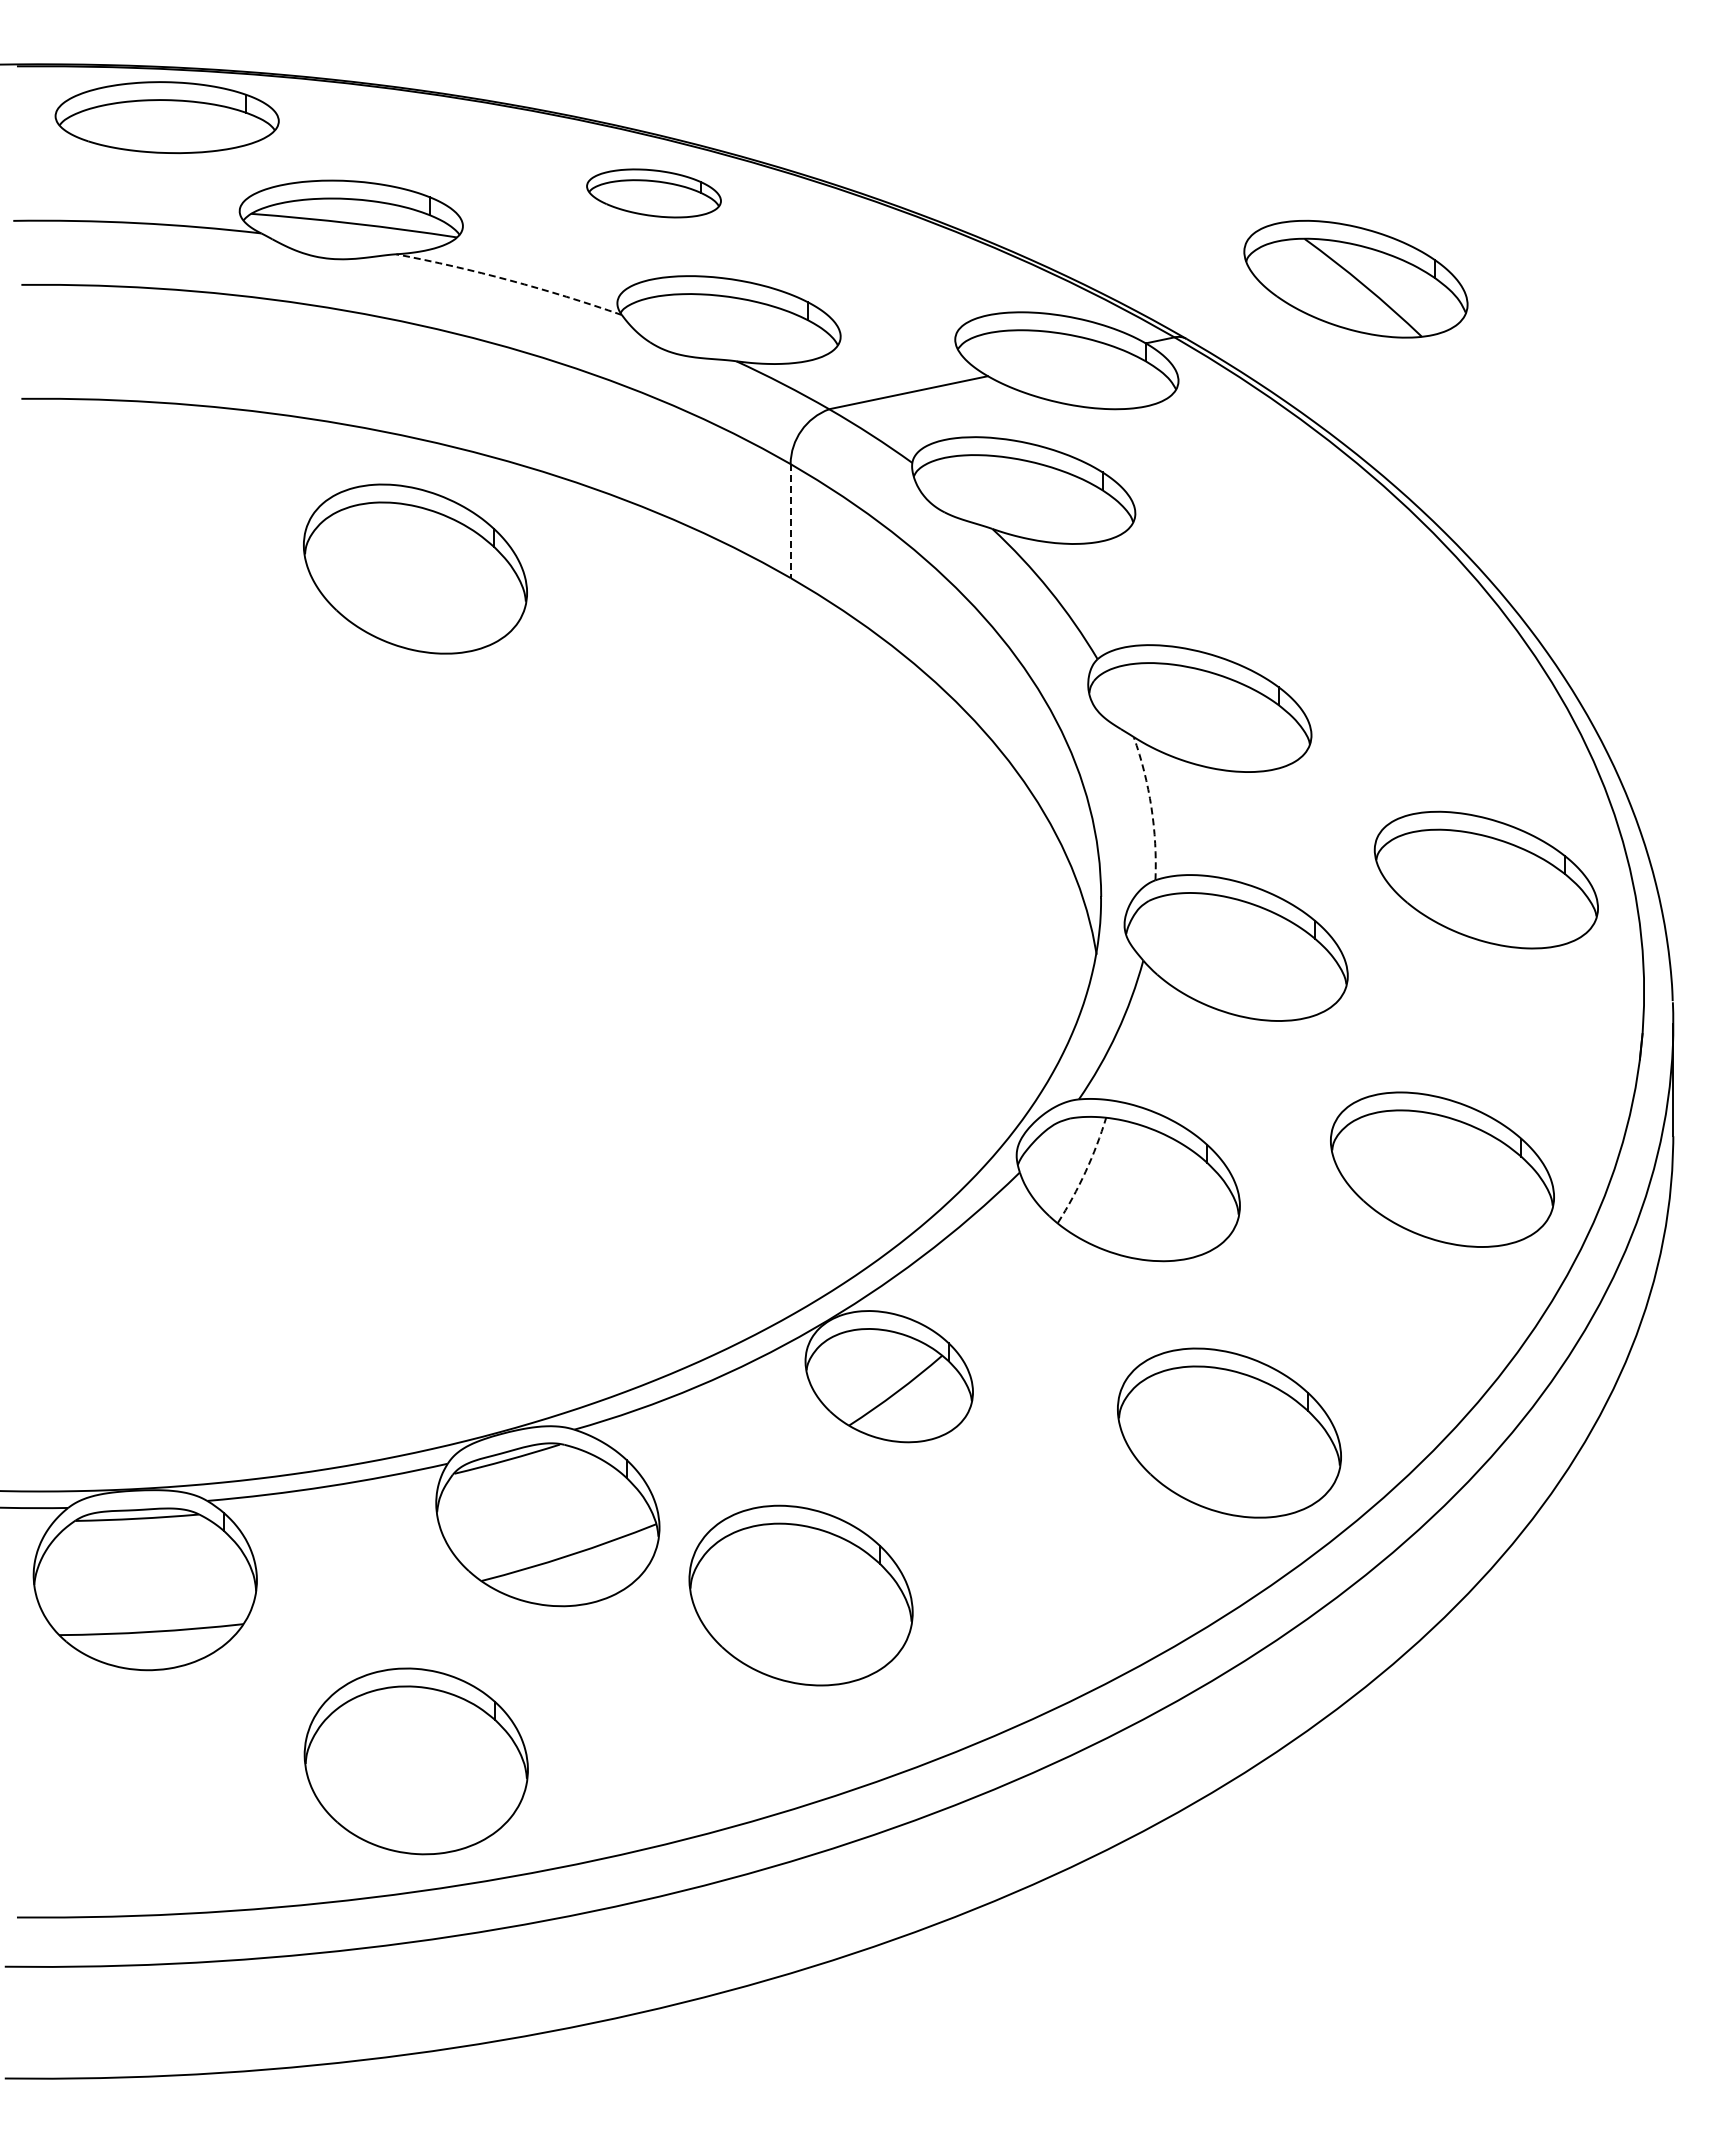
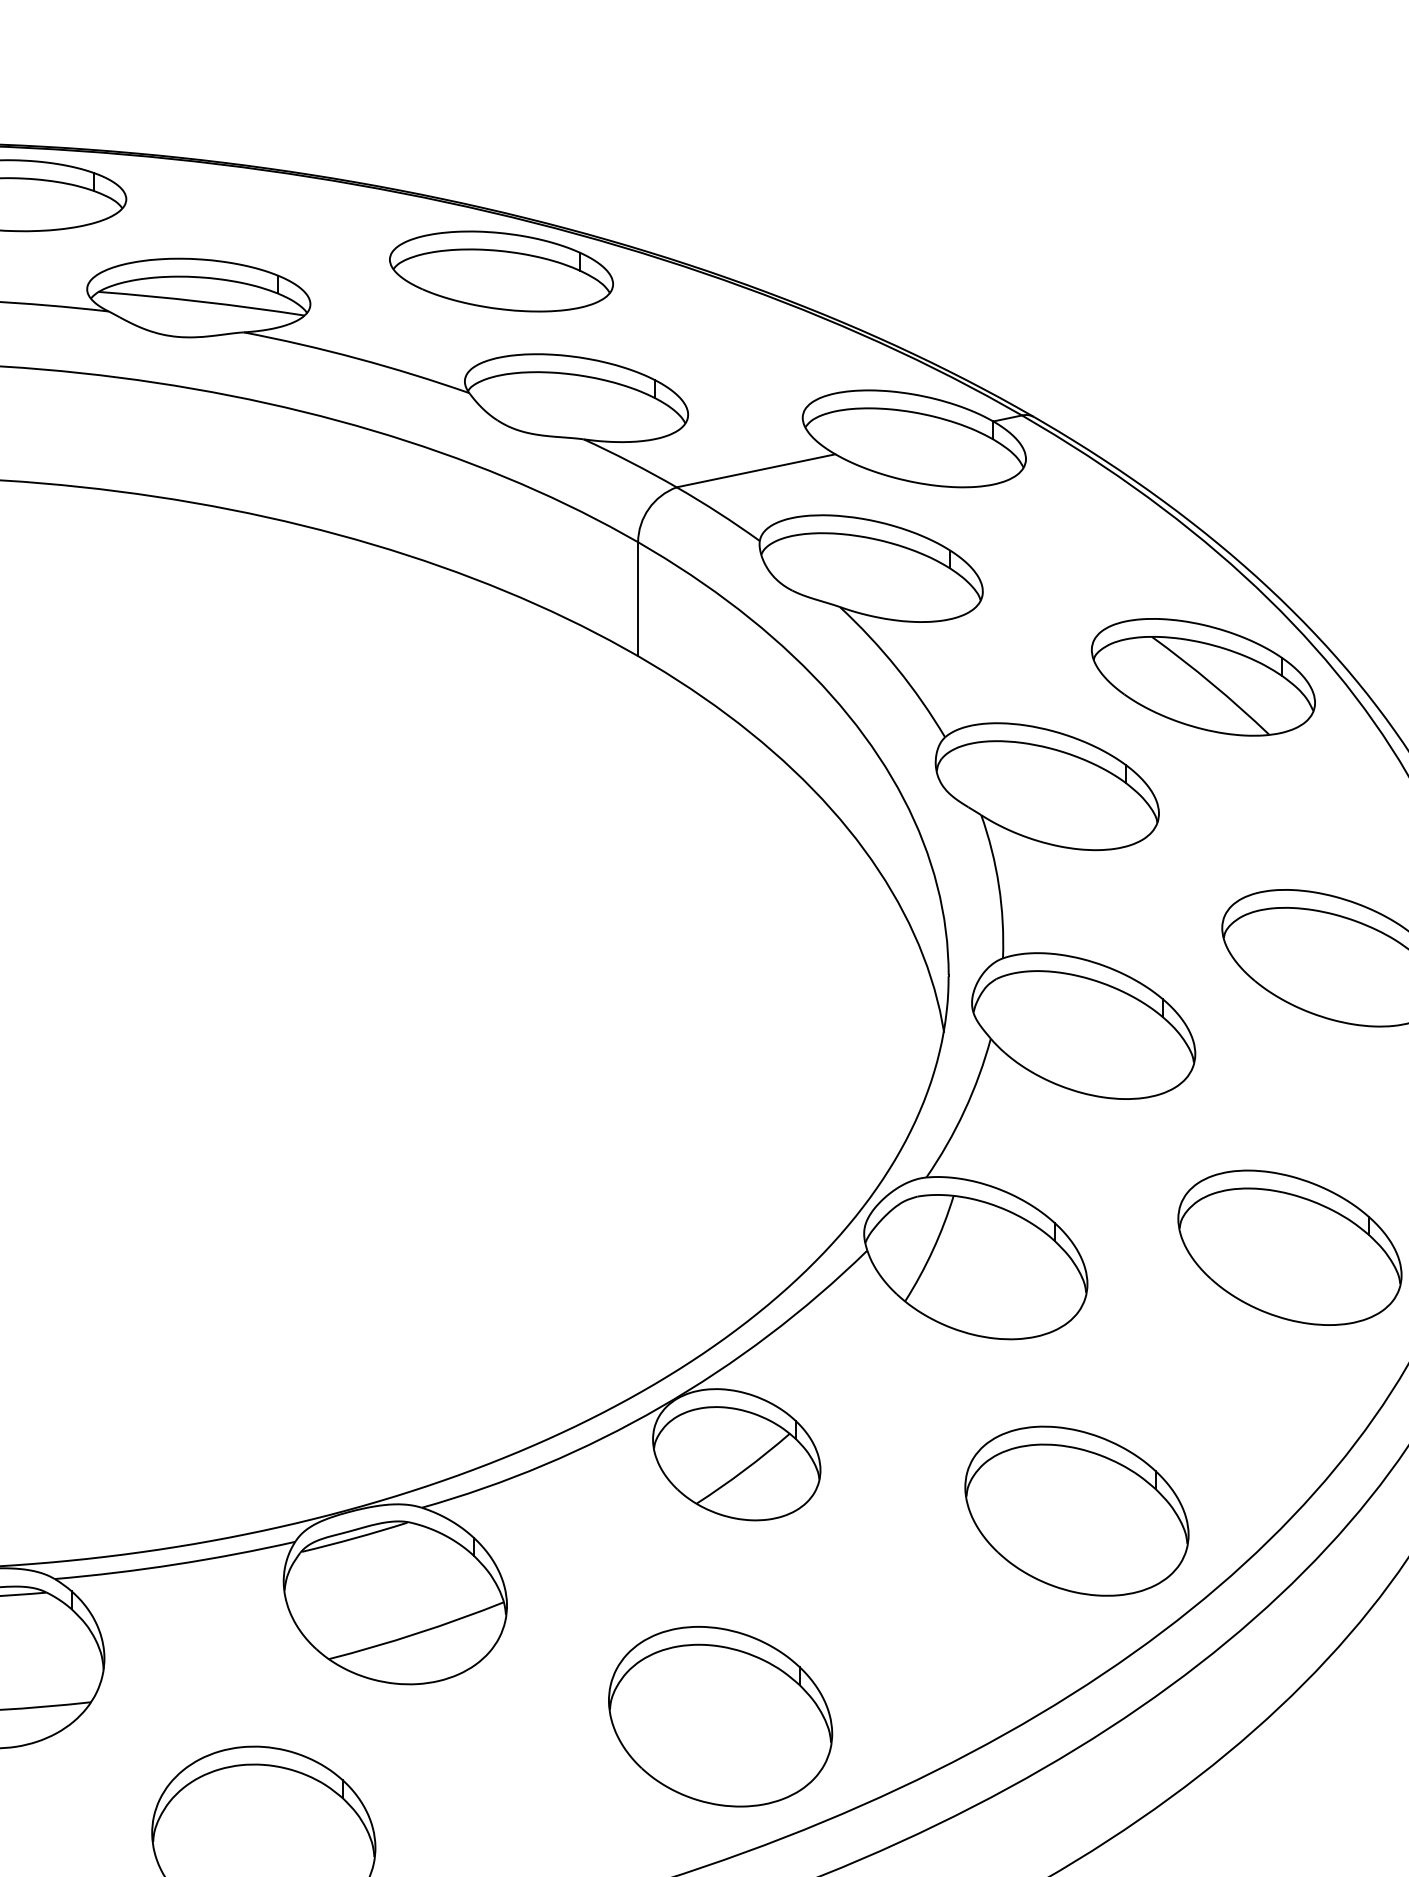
part: (653, 193) -> (500, 271), size x1.67
part: (1355, 278) -> (1202, 676), moved
arc: (510, 280) -> (357, 358), dashed -> solid
line: (790, 521) -> (637, 599), dashed -> solid
part: (415, 568) -> (262, 646), removed
arc: (1151, 807) -> (998, 885), dashed -> solid
arc: (1085, 1171) -> (932, 1249), dashed -> solid
part: (800, 1595) -> (719, 1716), moved

